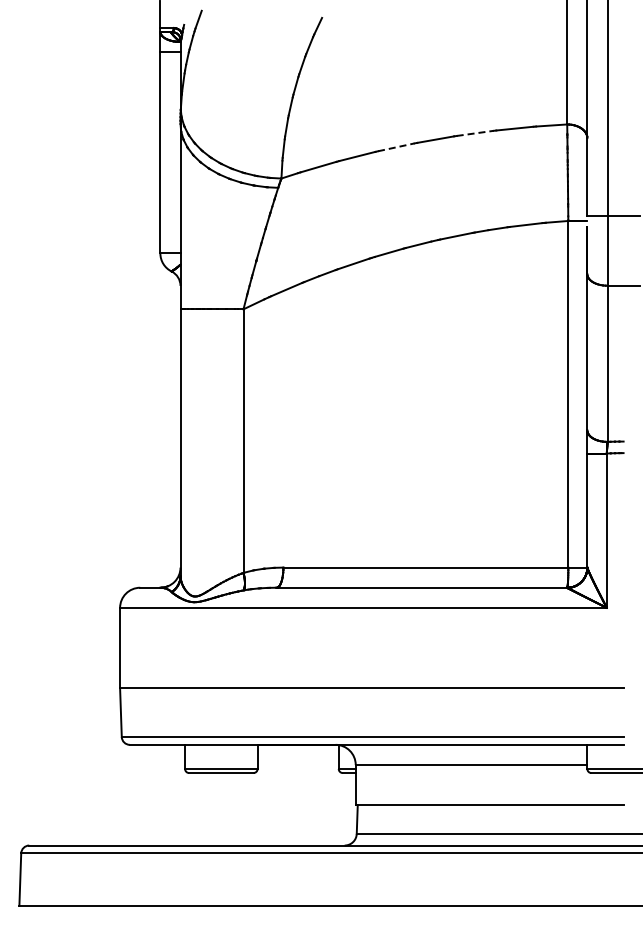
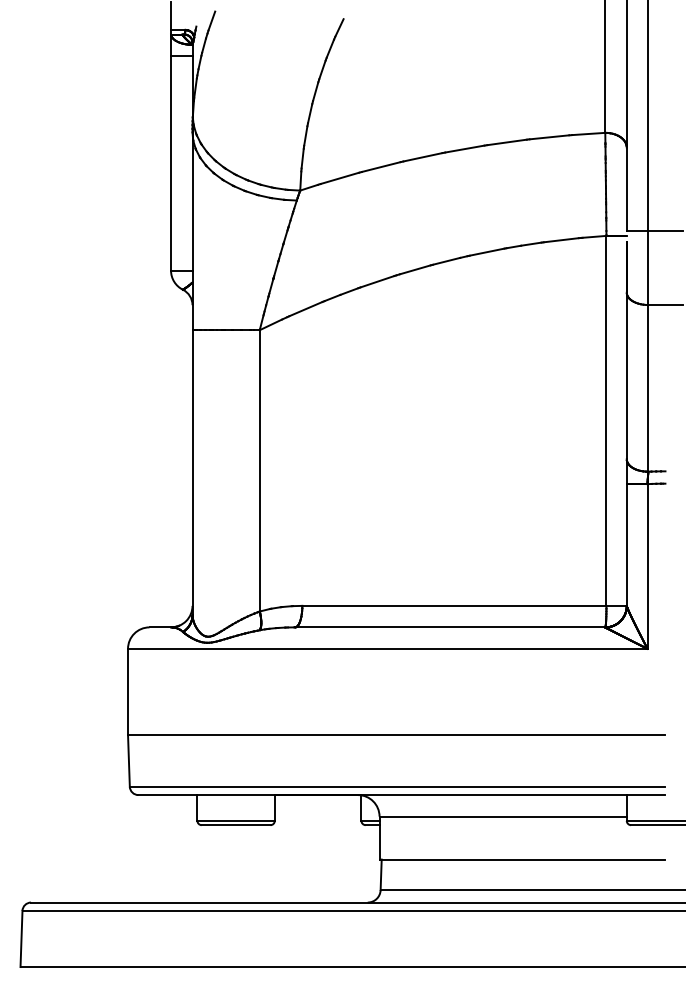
line: (475, 133) -> (507, 142), dashed -> solid
line: (396, 147) -> (423, 157), dashed -> solid

